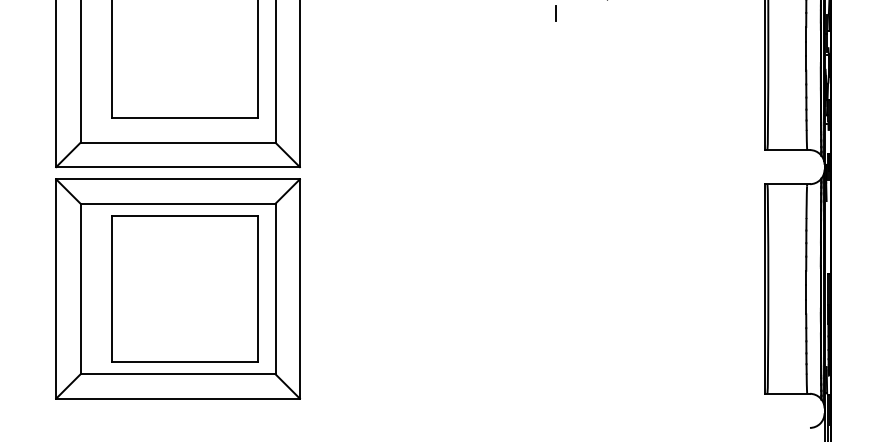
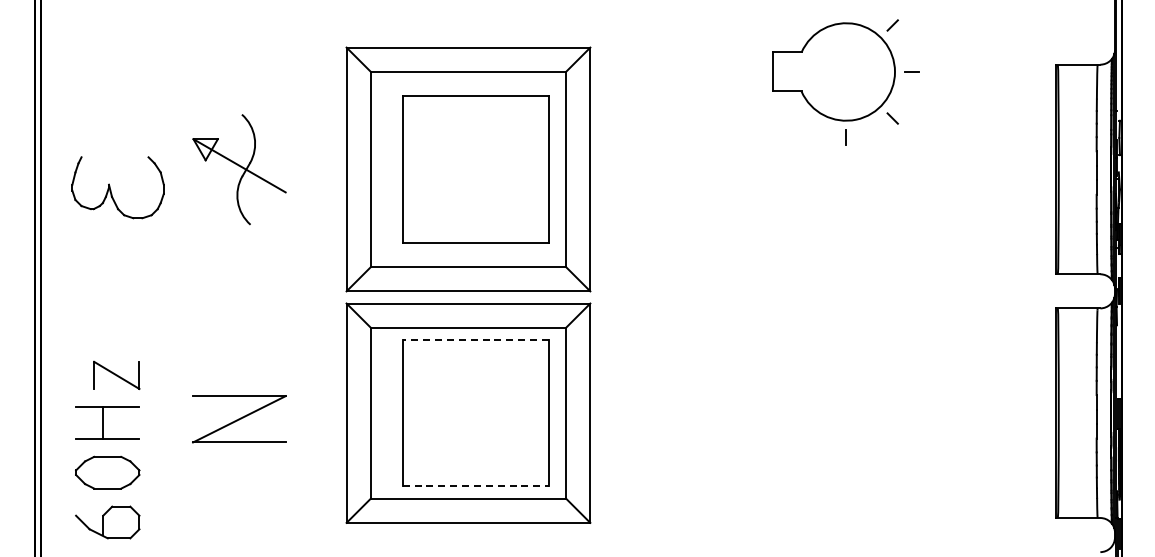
line: (185, 216) -> (475, 340), solid -> dashed
line: (186, 362) -> (476, 486), solid -> dashed

